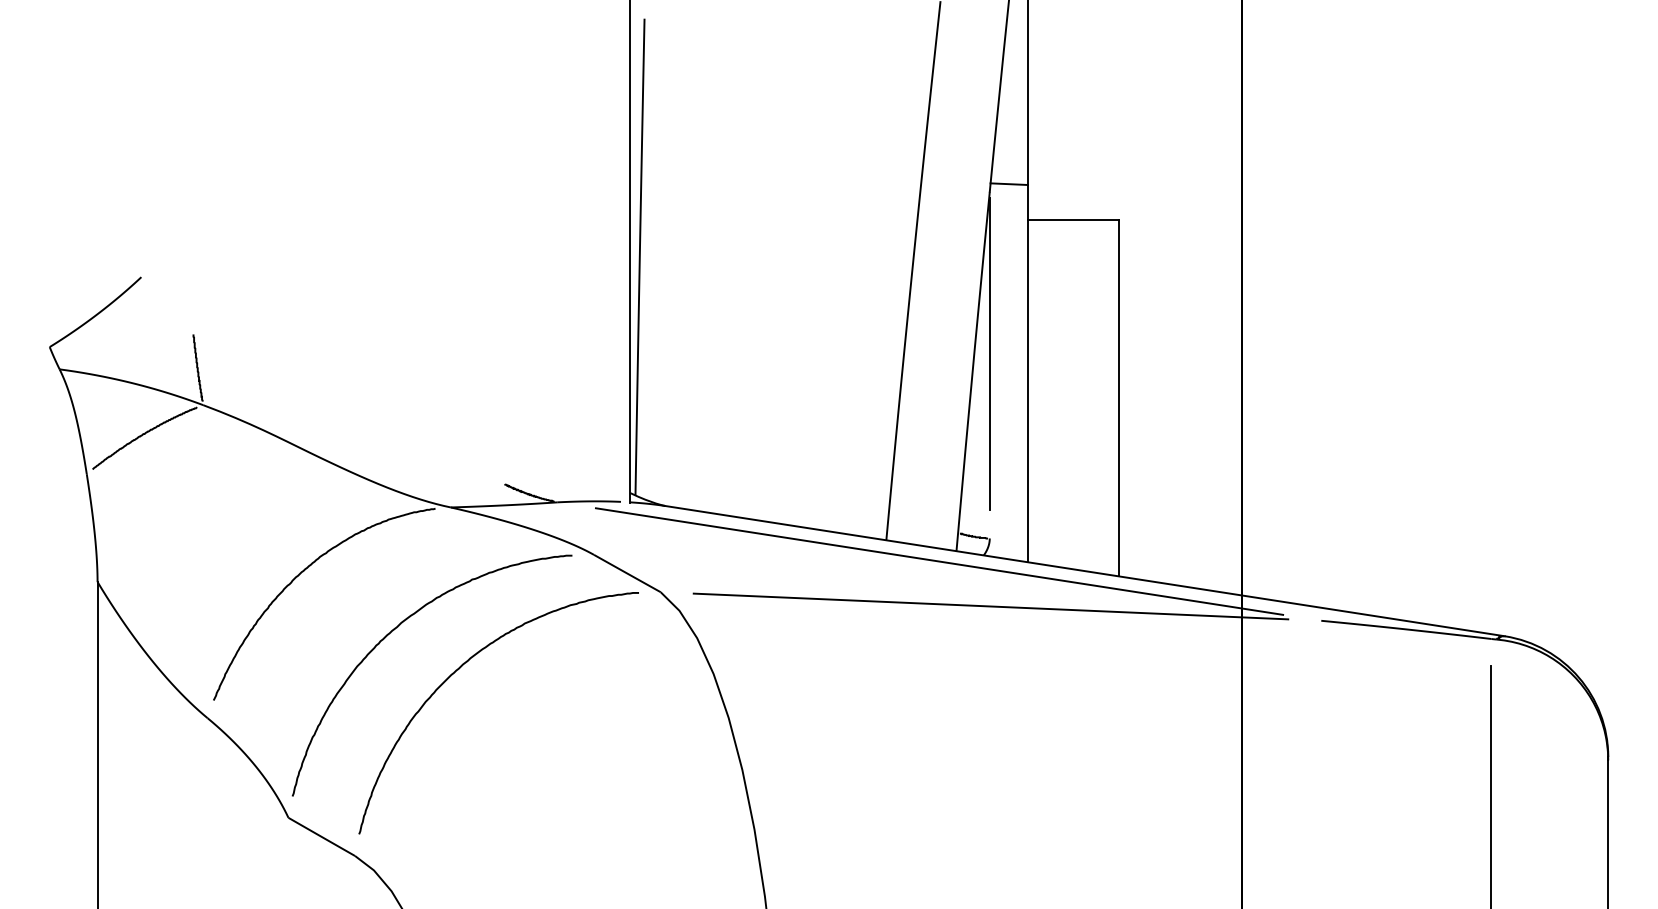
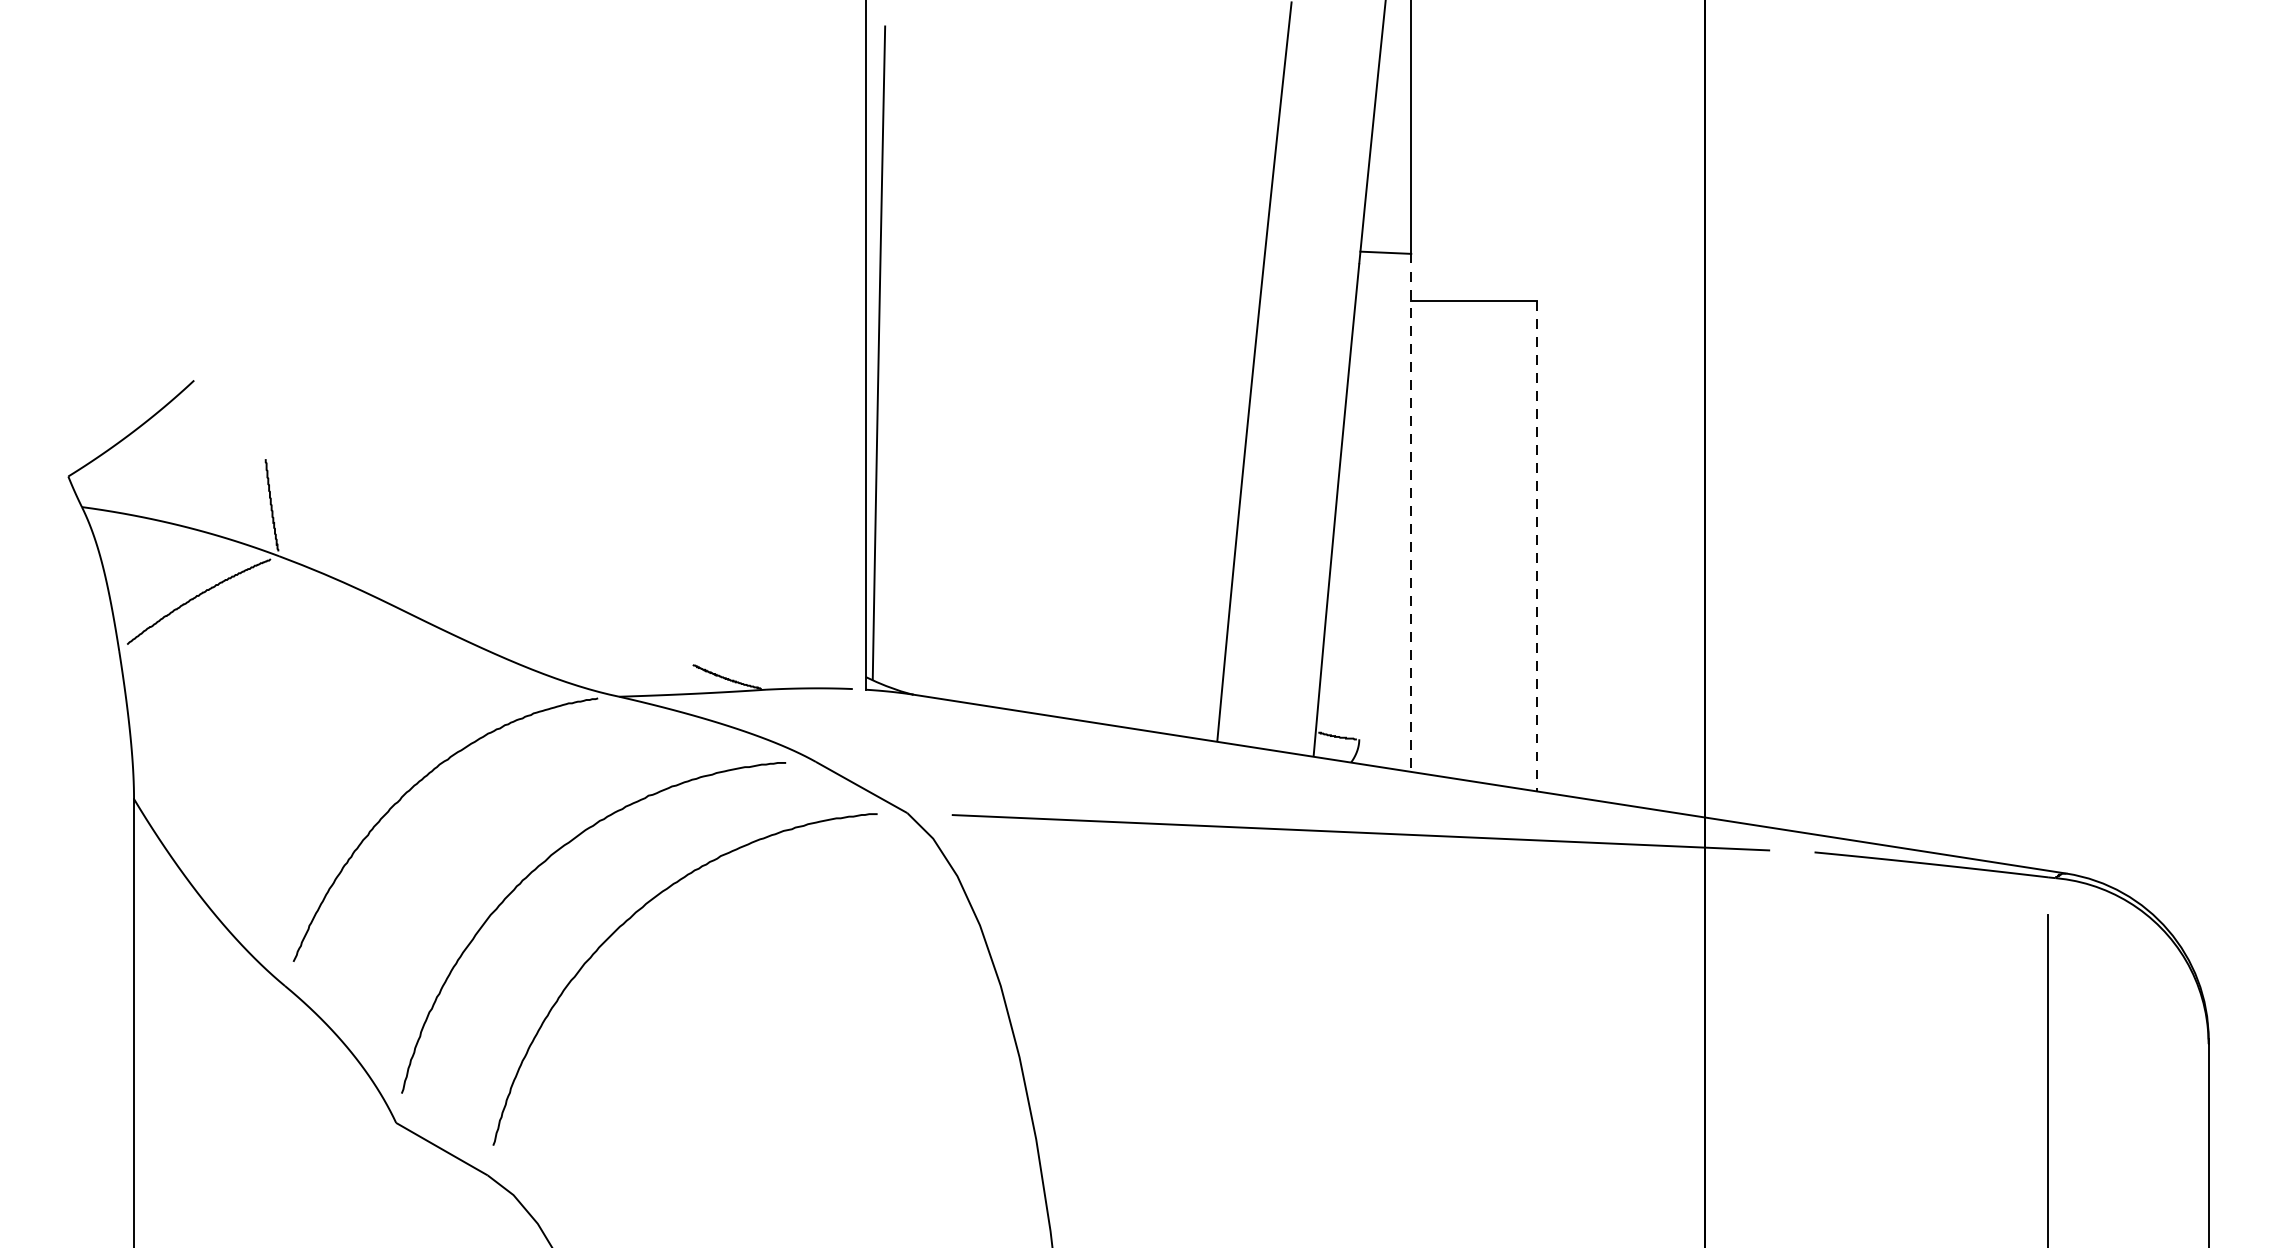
line: (989, 353) -> (1358, 485), removed
line: (1027, 373) -> (1411, 512), solid -> dashed
line: (1119, 398) -> (1537, 547), solid -> dashed
line: (939, 561) -> (1290, 770), removed

